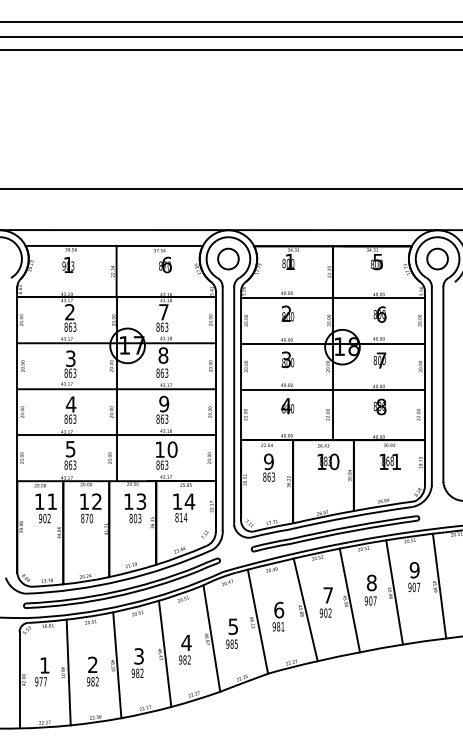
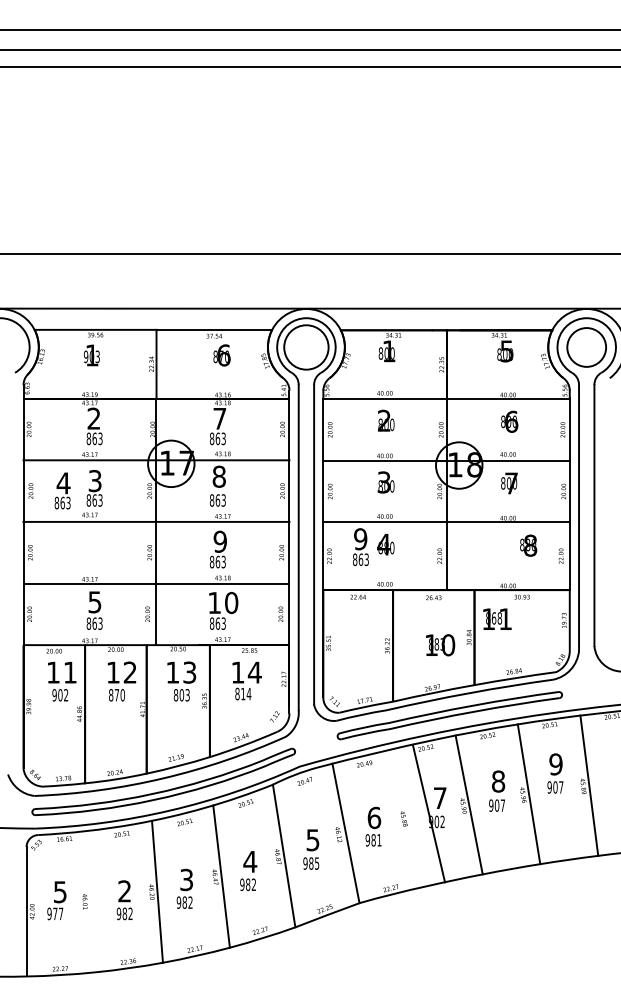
circle: (228, 259) -> (306, 347), size x1.6
circle: (437, 259) -> (586, 347), size x1.4
text: (379, 406) -> (528, 545), moved
text: (70, 409) -> (62, 490), moved
text: (390, 461) -> (497, 618), moved
text: (328, 462) -> (440, 645), moved
text: (268, 468) -> (360, 547), moved
line: (305, 609) -> (428, 813), moved
text: (44, 665) -> (60, 892), 1 -> 5
line: (68, 672) -> (92, 901), removed

